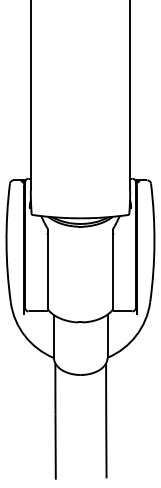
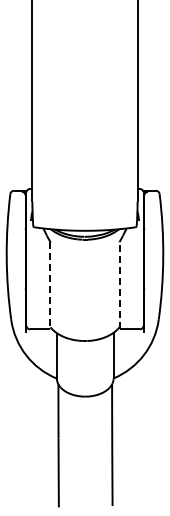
line: (47, 269) -> (50, 285), solid -> dashed
line: (113, 269) -> (119, 285), solid -> dashed

